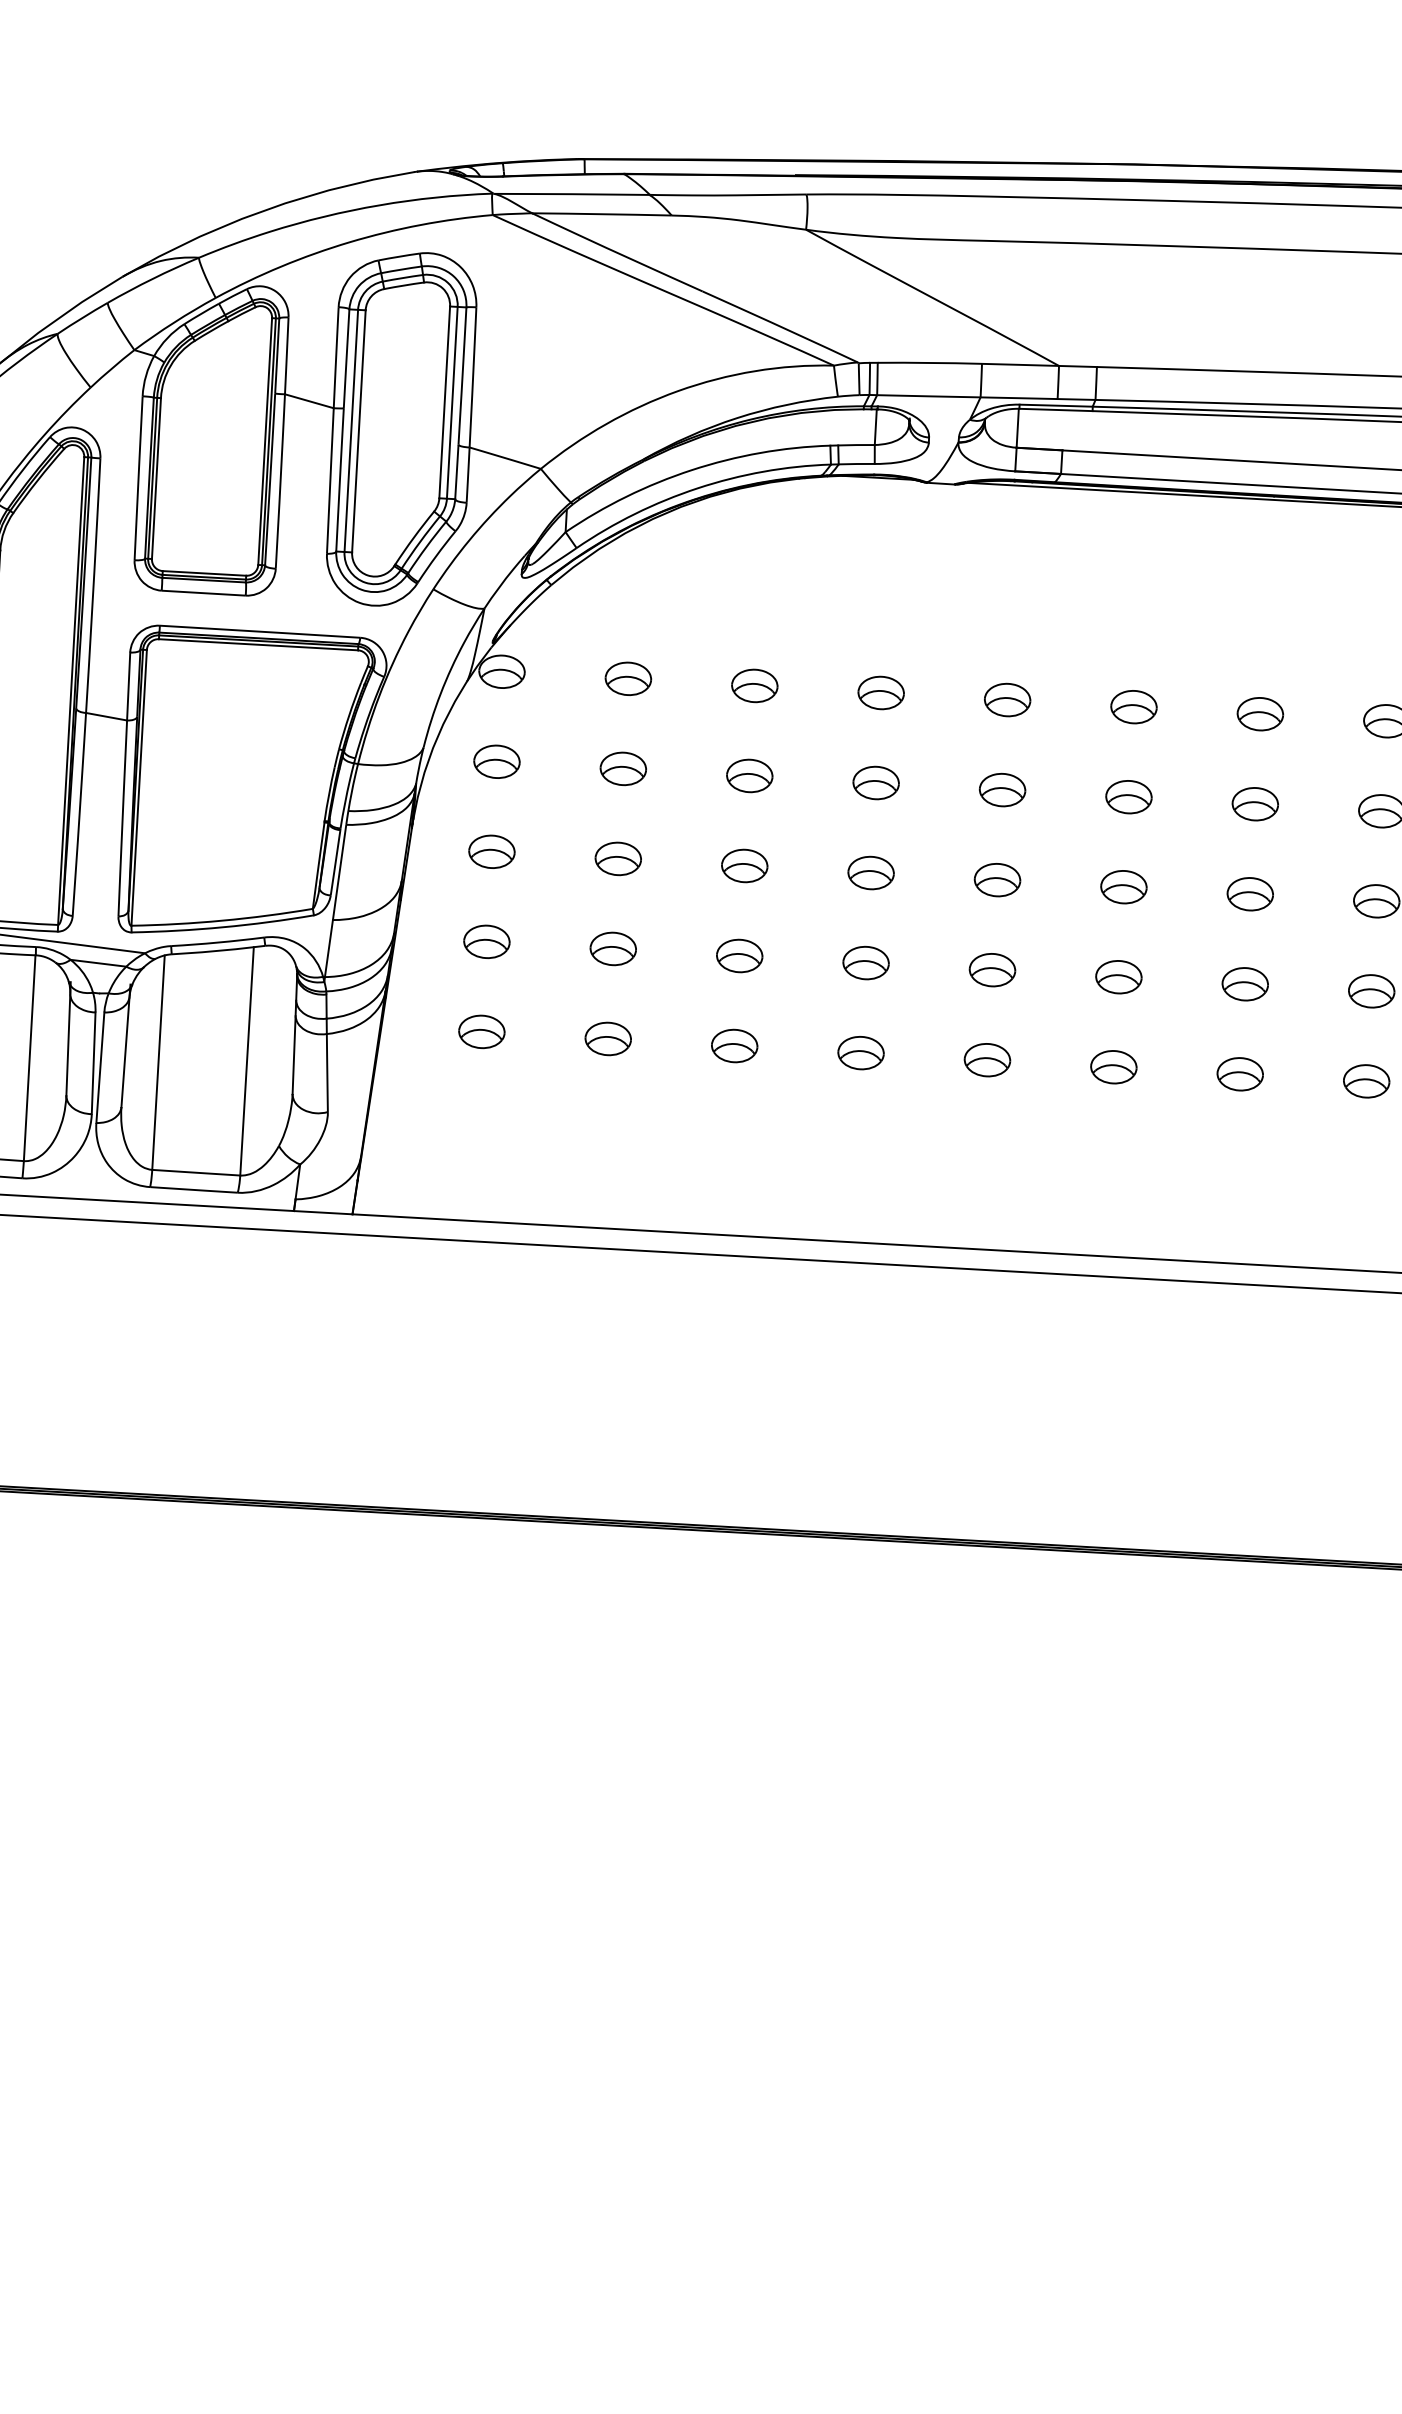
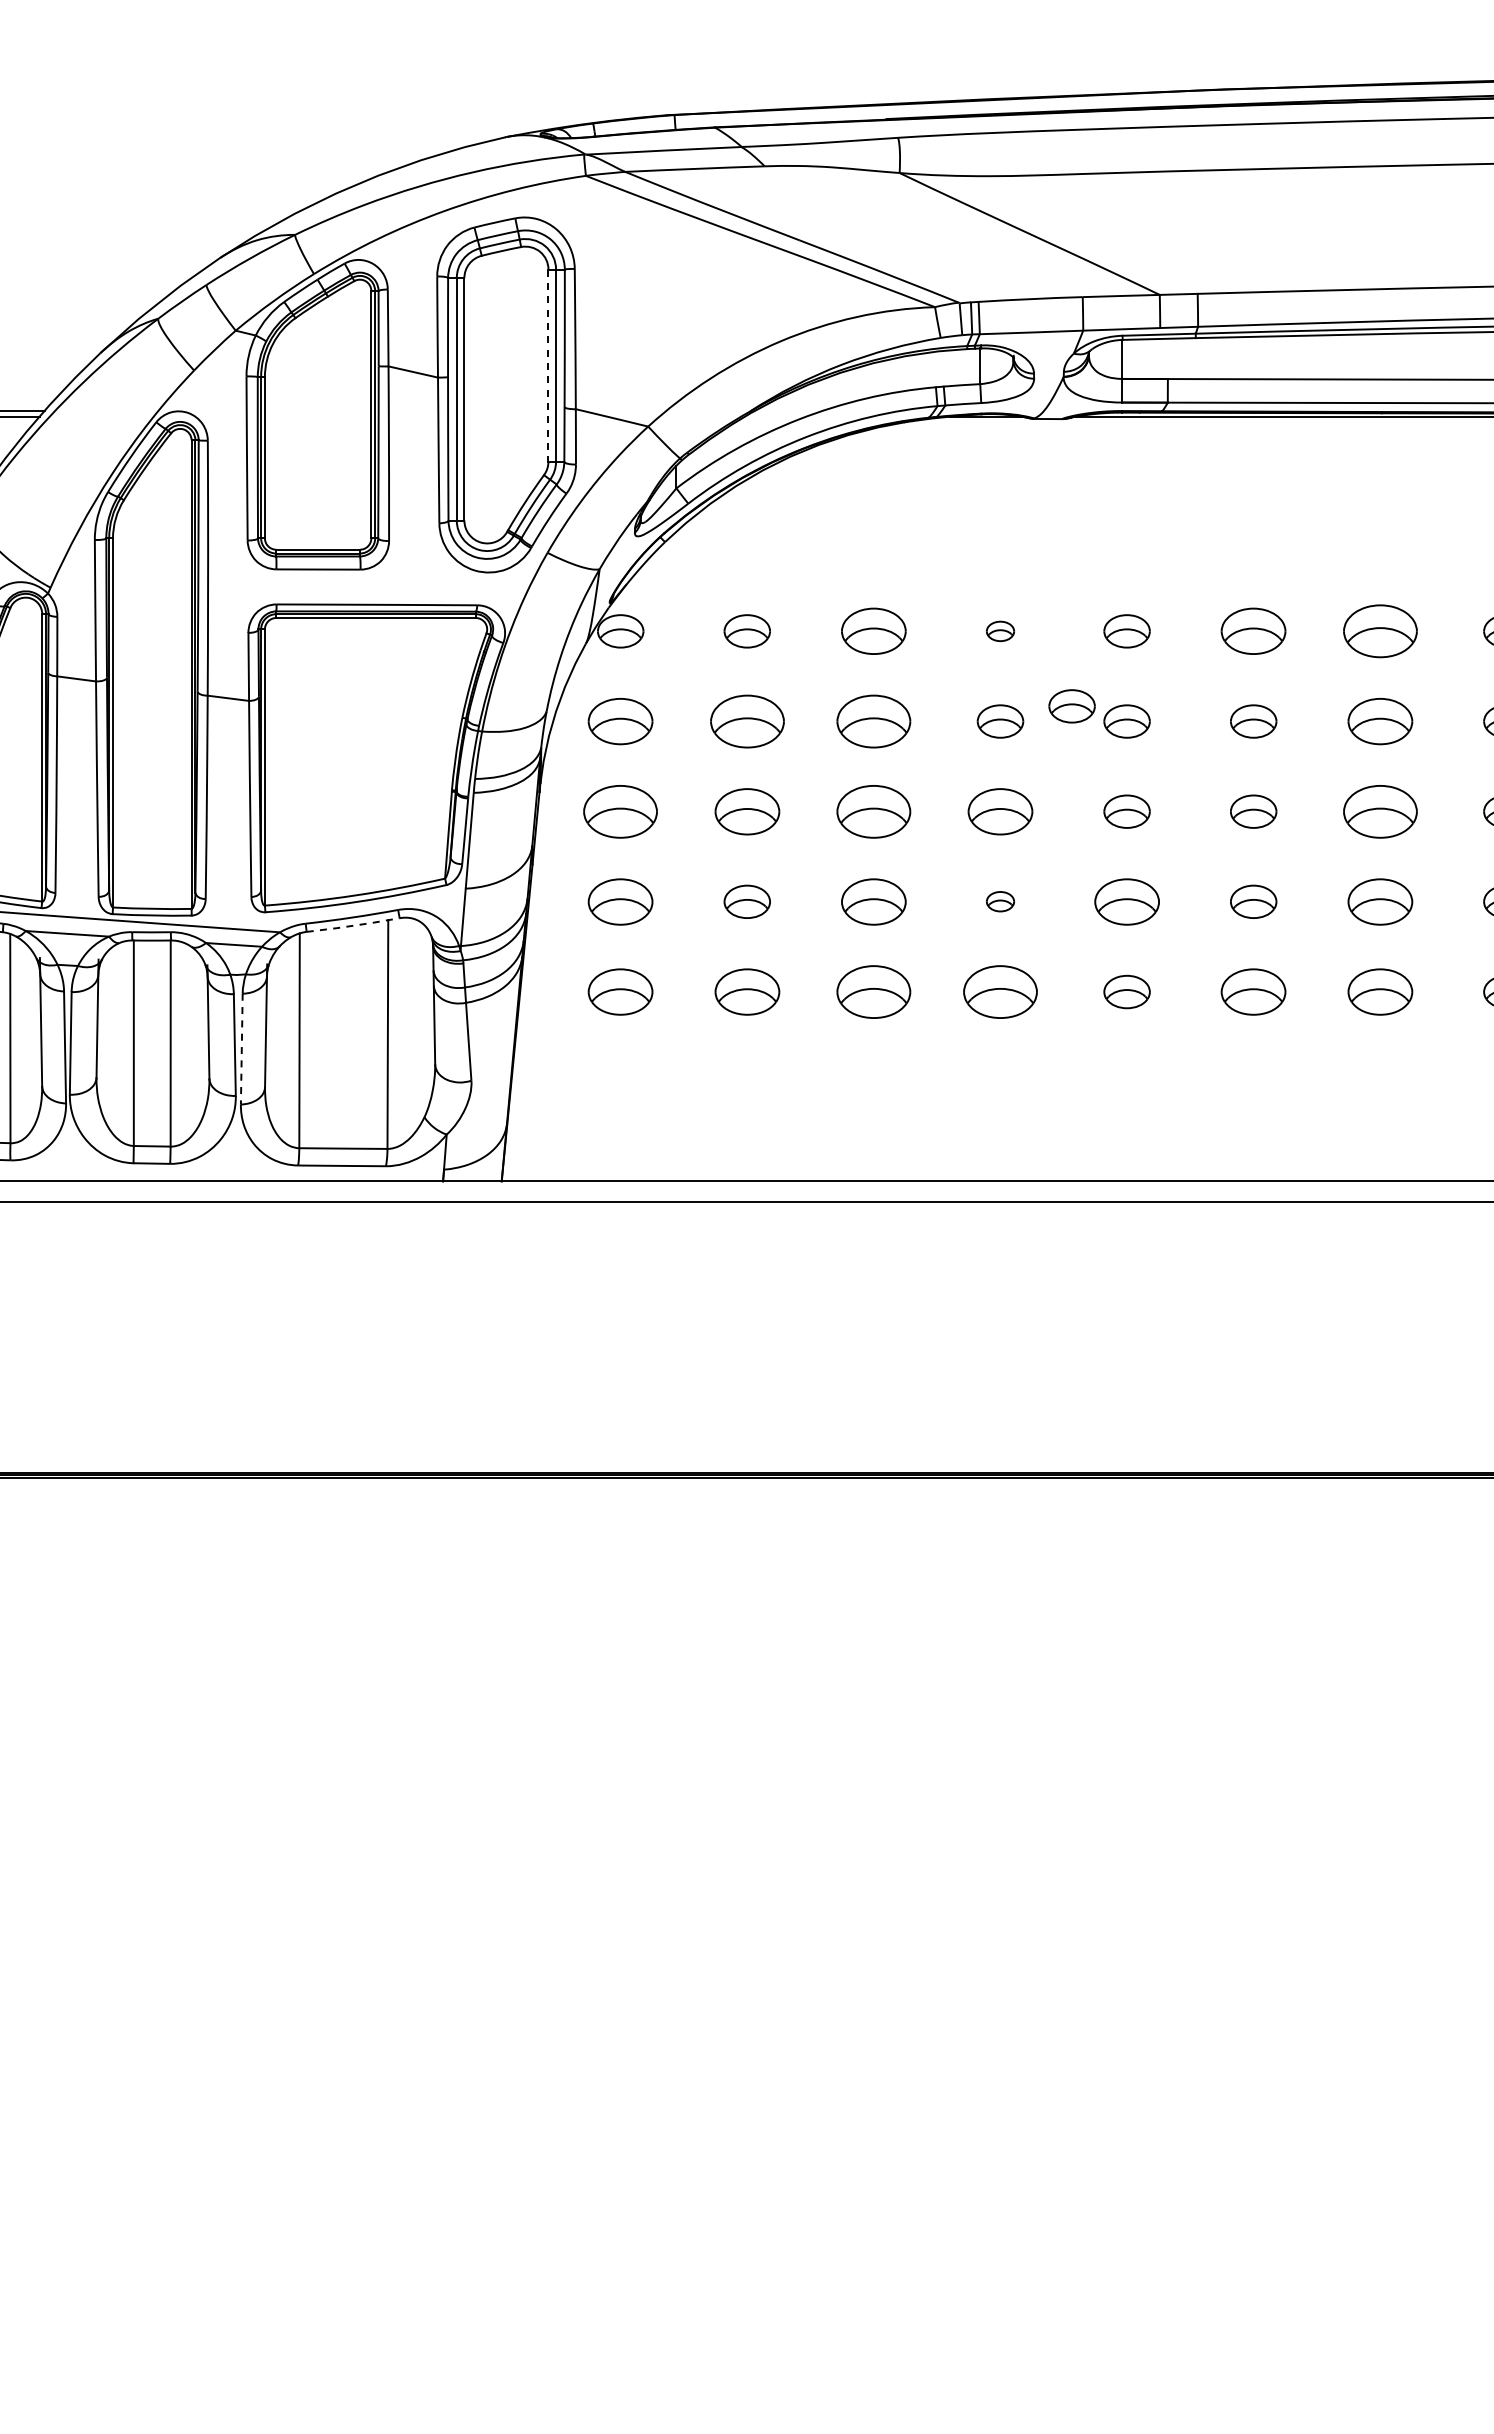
line: (444, 403) -> (548, 366), solid -> dashed
part: (754, 686) -> (873, 631), size x1.4
part: (881, 693) -> (1000, 631), size x0.6
part: (1133, 707) -> (1253, 631), size x1.4
part: (1259, 714) -> (1379, 631), size x1.6
part: (496, 761) -> (620, 721), size x1.4
part: (622, 768) -> (746, 721), size x1.6
part: (947, 771) -> (1071, 706), added
part: (749, 775) -> (873, 721), size x1.6
part: (1254, 804) -> (1379, 721), size x1.4
part: (491, 851) -> (620, 811), size x1.6
part: (617, 858) -> (746, 811), size x1.4
part: (744, 865) -> (873, 811), size x1.6
part: (871, 872) -> (1000, 811), size x1.4
part: (1249, 894) -> (1379, 811), size x1.6
part: (486, 941) -> (620, 901), size x1.4
line: (218, 950) -> (353, 925), solid -> dashed
part: (739, 955) -> (873, 901), size x1.4
part: (866, 962) -> (1000, 901), size x0.6
part: (991, 969) -> (1126, 901), size x1.4
part: (1244, 983) -> (1379, 901), size x1.4
part: (481, 1031) -> (620, 991), size x1.4
part: (607, 1038) -> (746, 991), size x1.4
part: (734, 1045) -> (873, 991), size x1.6
part: (861, 1052) -> (1000, 991), size x1.6
part: (1113, 1066) -> (1253, 991), size x1.4
line: (100, 1068) -> (241, 1049), solid -> dashed
part: (1239, 1073) -> (1379, 991), size x1.4

